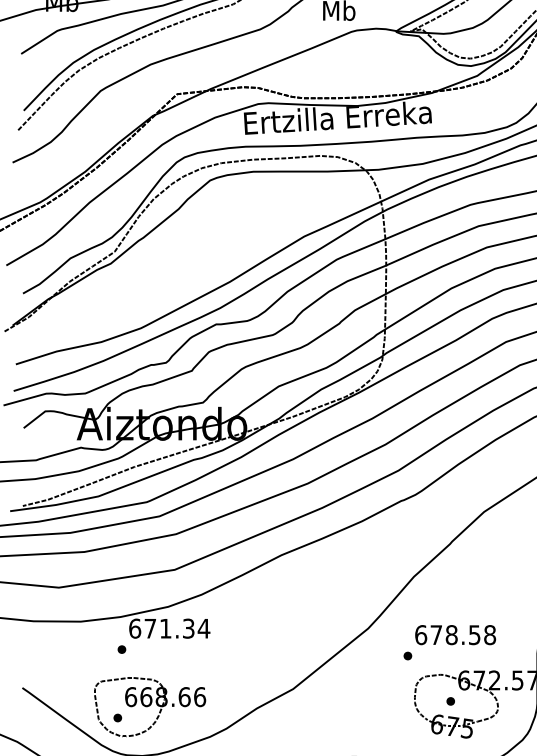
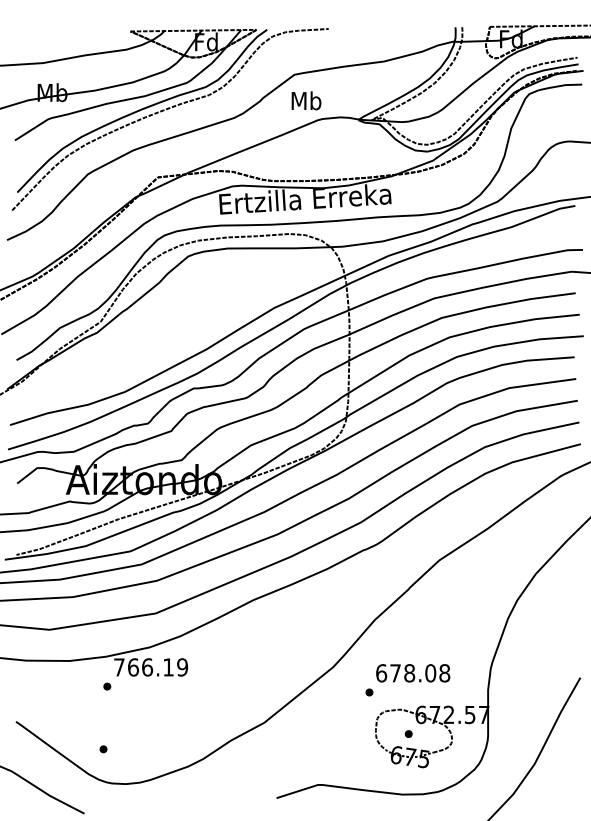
text: (170, 628) -> (151, 667), 671.34 -> 766.19
text: (474, 635) -> (430, 673), 678.58 -> 678.08
part: (149, 706) -> (132, 738), removed

